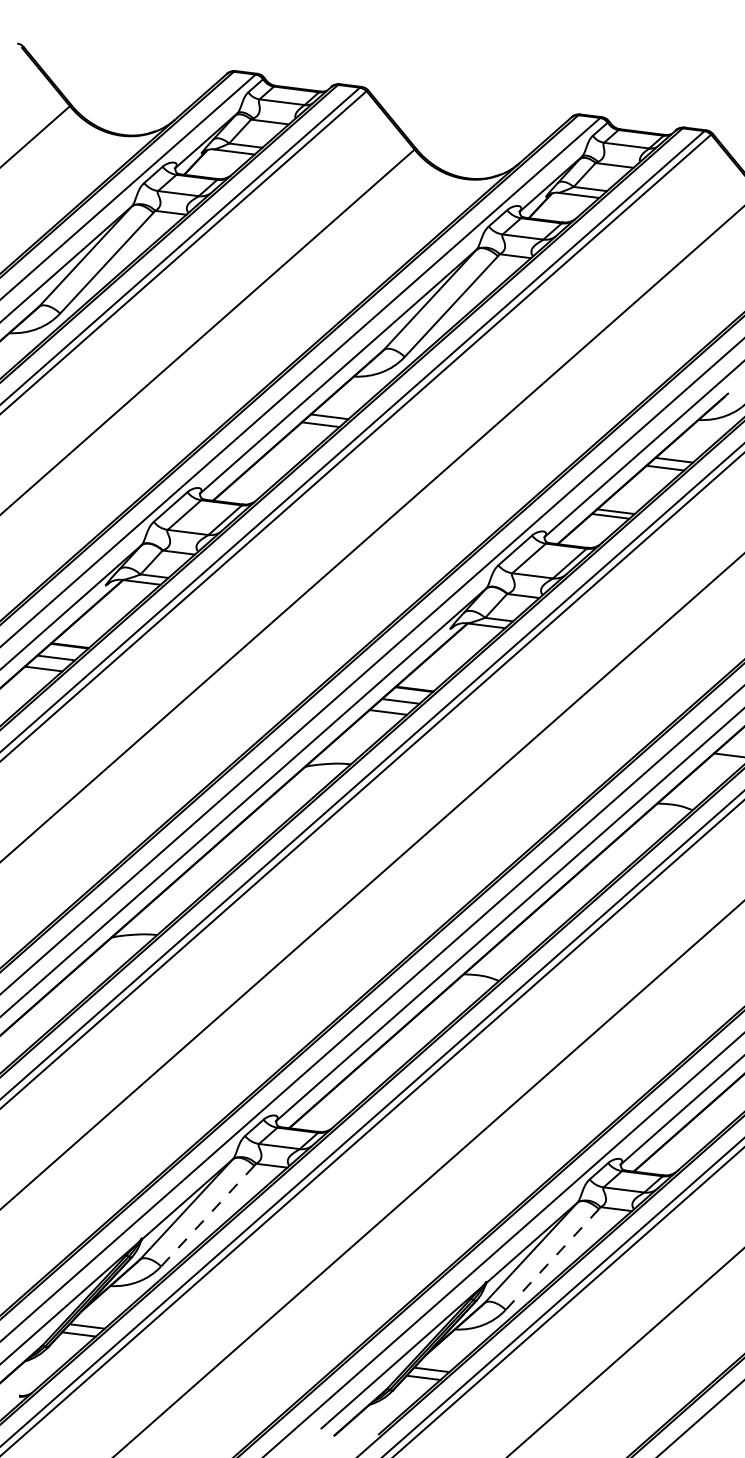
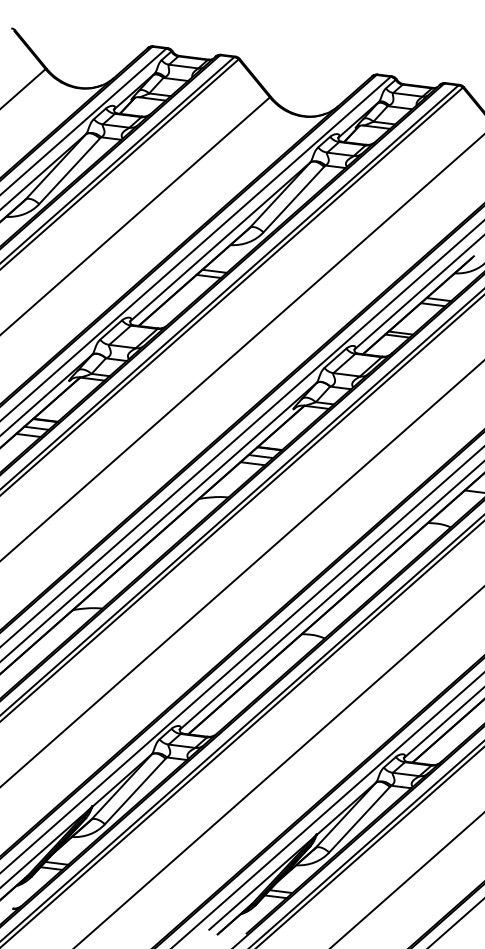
line: (208, 1216) -> (135, 791), dashed -> solid
line: (552, 1259) -> (359, 819), dashed -> solid

